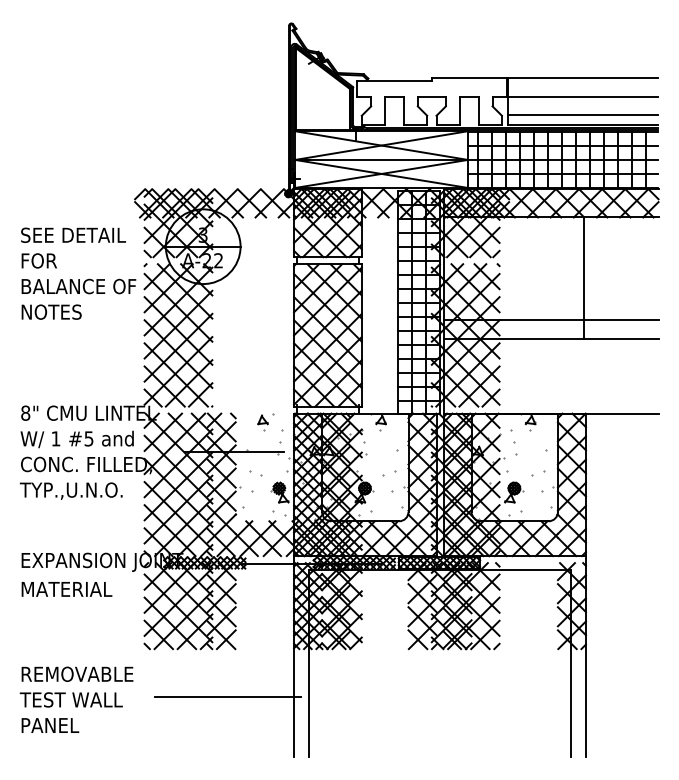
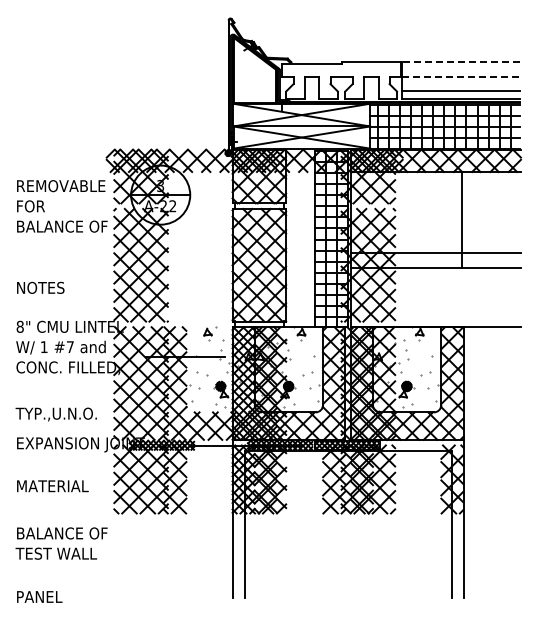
line: (582, 77) -> (460, 61), solid -> dashed
line: (583, 96) -> (461, 76), solid -> dashed
text: (76, 235) -> (60, 186), SEE DETAIL -> REMOVABLE
text: (51, 311) -> (40, 287), moved
text: (87, 439) -> (69, 347), #5 -> #7
text: (70, 491) -> (55, 414), moved
text: (66, 589) -> (52, 486), moved
text: (79, 674) -> (62, 533), REMOVABLE -> BALANCE OF
line: (227, 697) -> (179, 551), removed
text: (50, 724) -> (39, 596), moved

